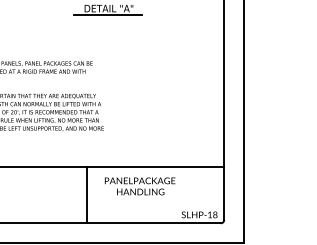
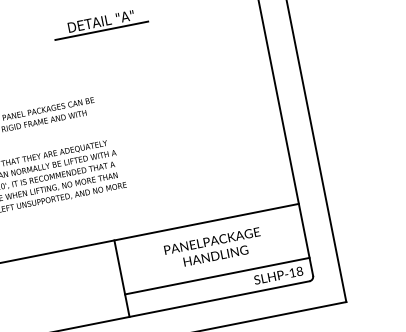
text: (139, 186) -> (212, 248), moved
line: (155, 206) -> (216, 276), added

